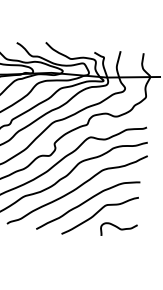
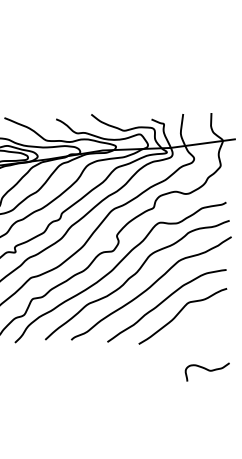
curve: (118, 228) -> (206, 370), moved

